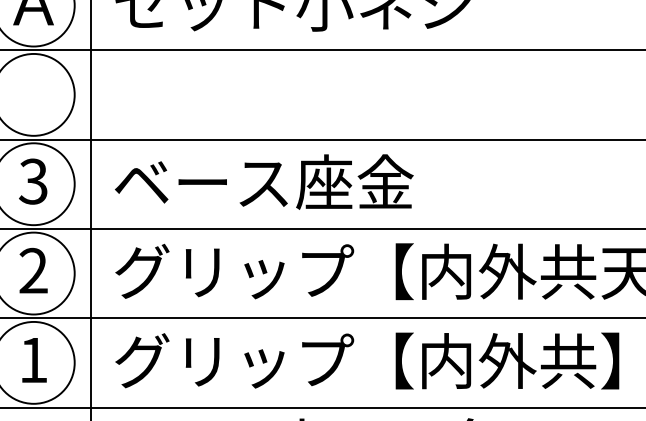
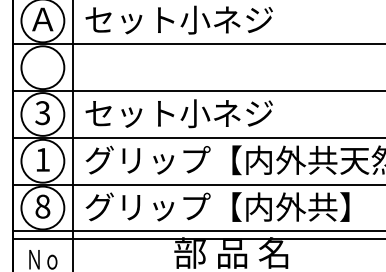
text: (292, 182) -> (178, 113), ベース座金 -> セット小ネジ
text: (33, 270) -> (42, 159), 2 -> 1
text: (33, 359) -> (42, 206), 1 -> 8

